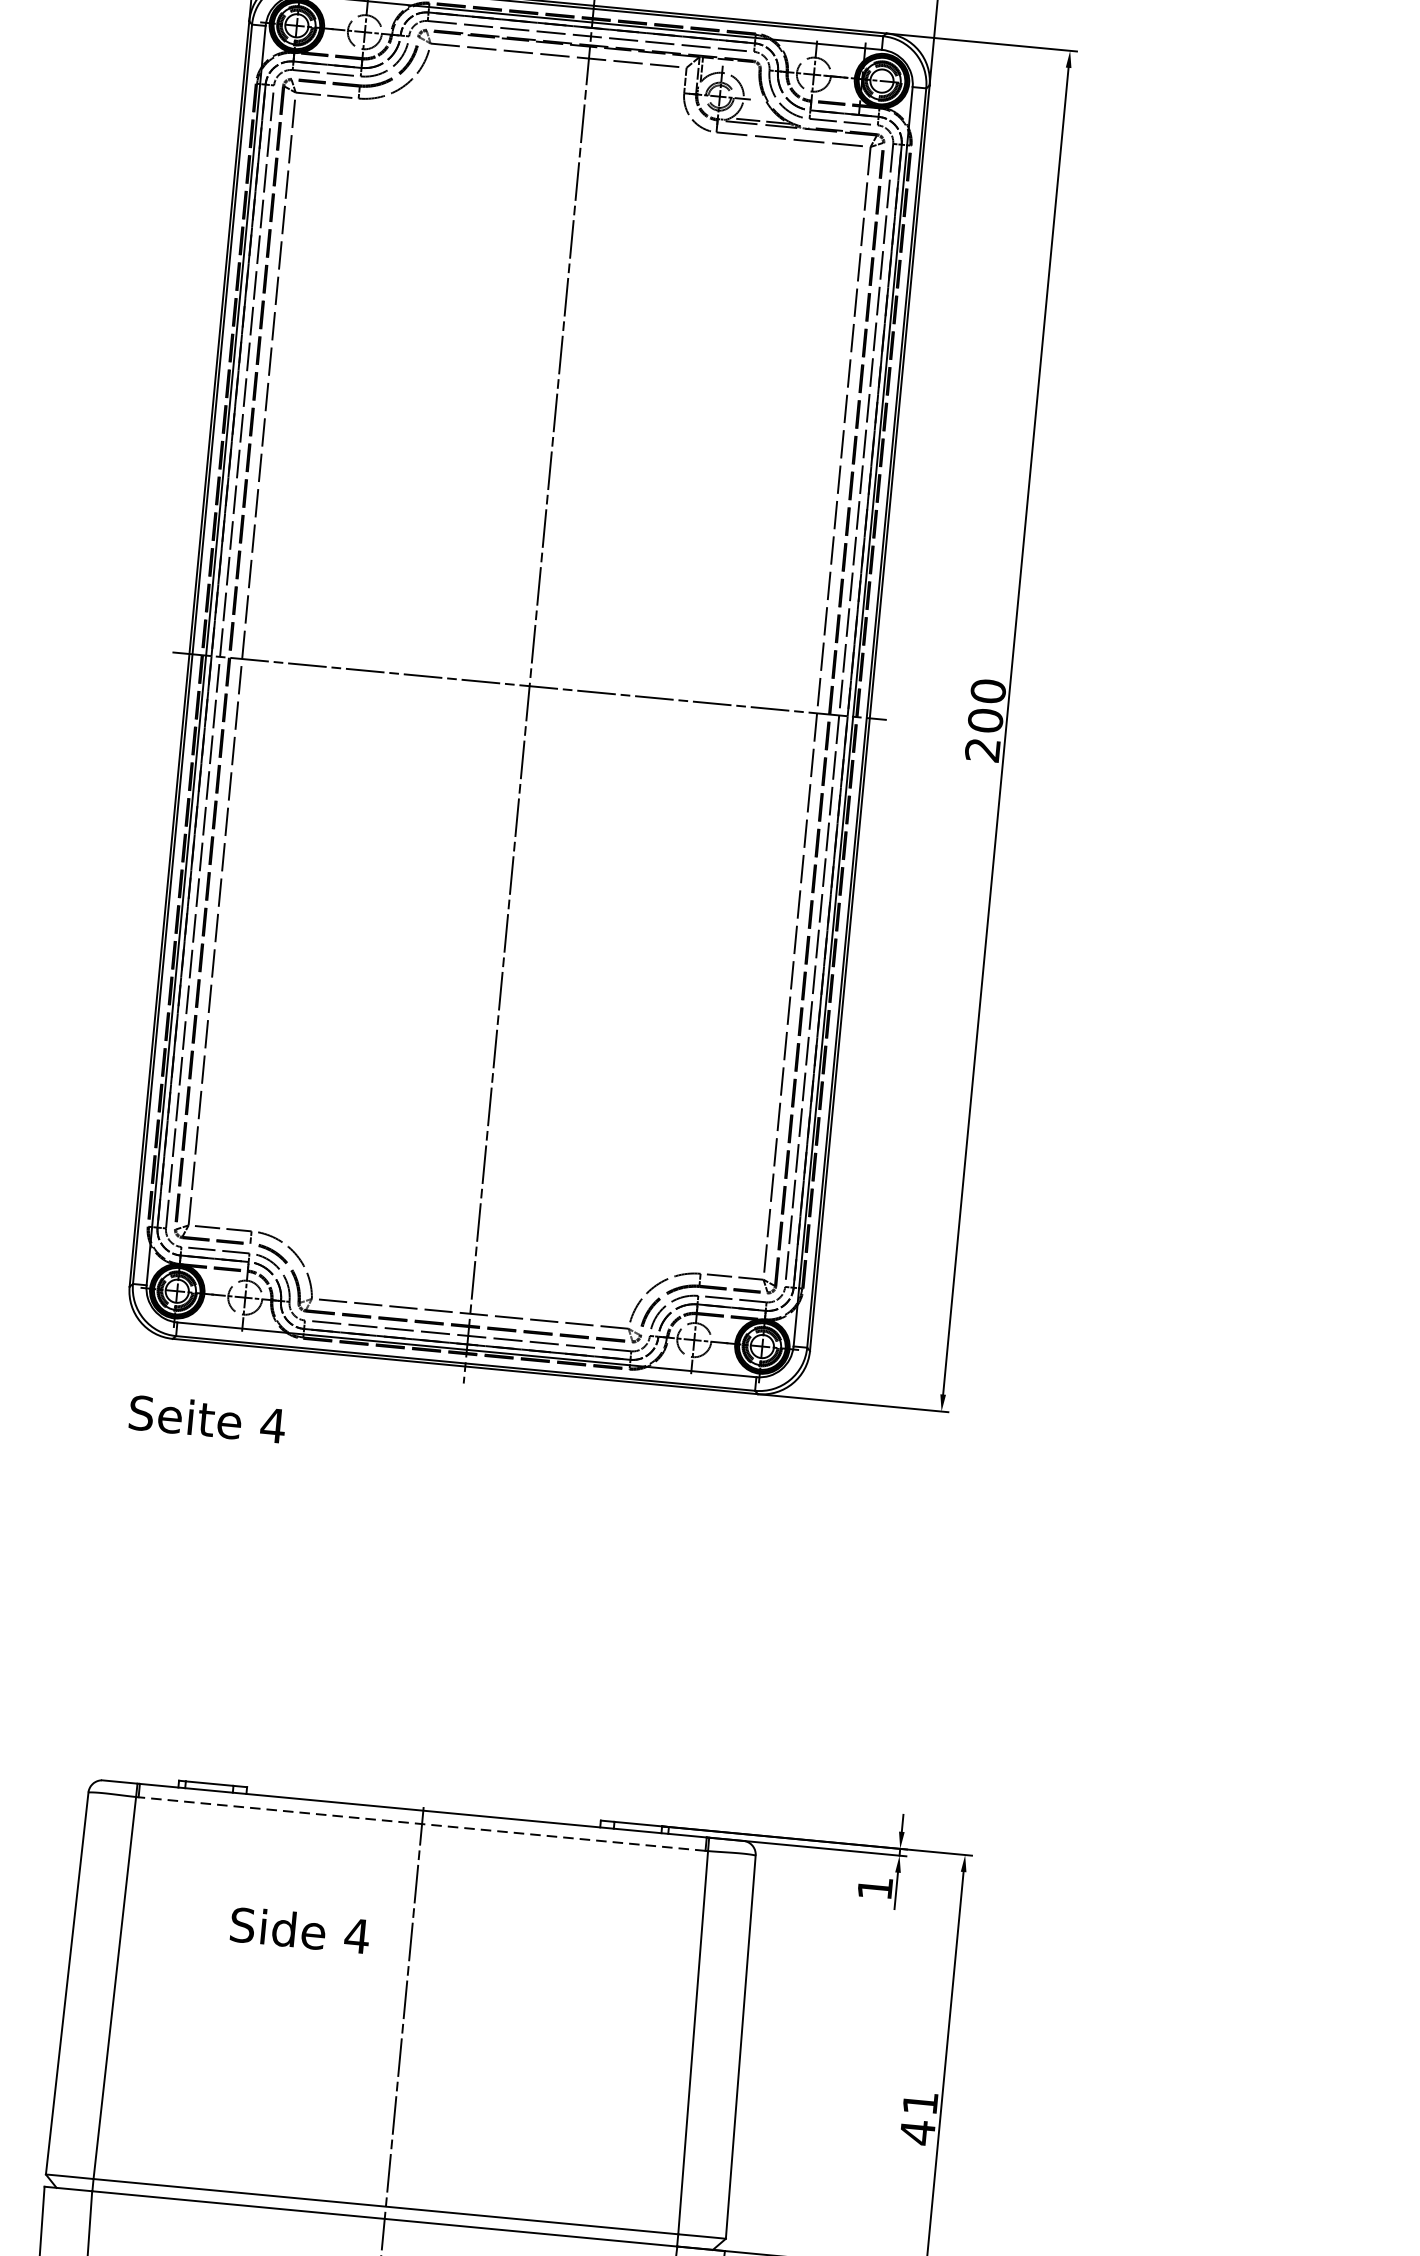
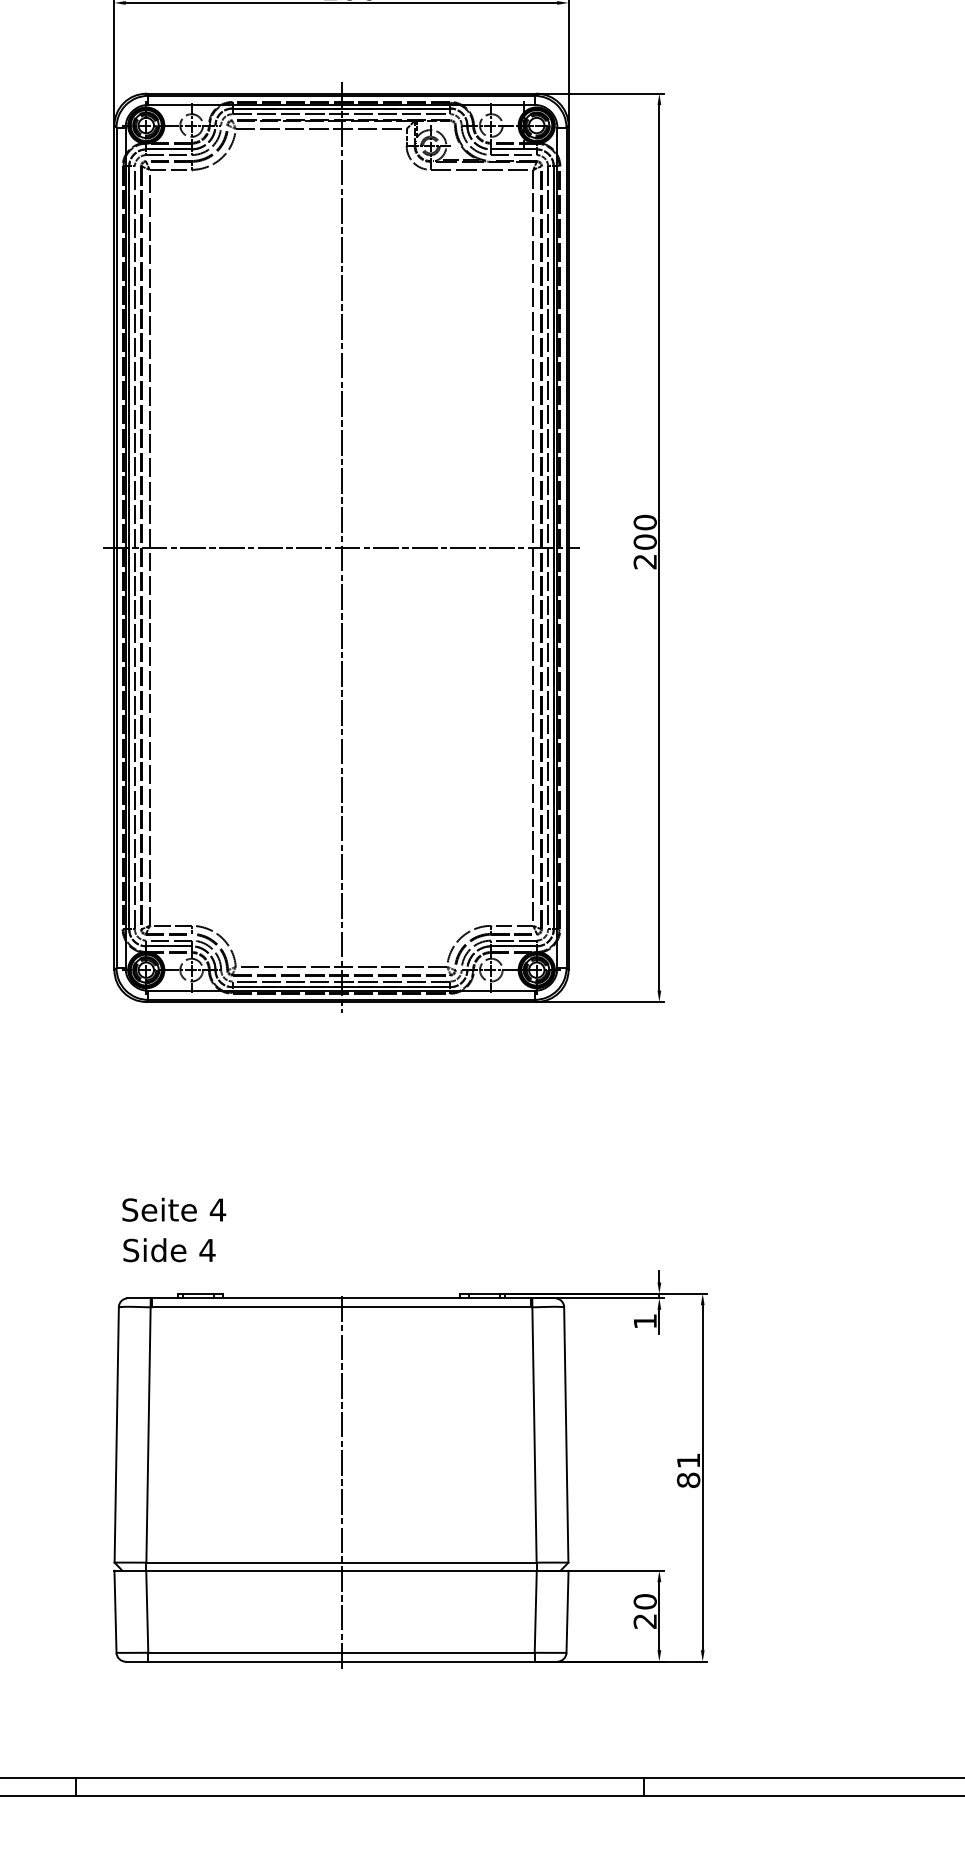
text: (207, 1418) -> (174, 1209), moved
line: (422, 1824) -> (341, 1307), dashed -> solid
text: (300, 1930) -> (169, 1250), moved
text: (917, 2132) -> (688, 1480), 41 -> 81

